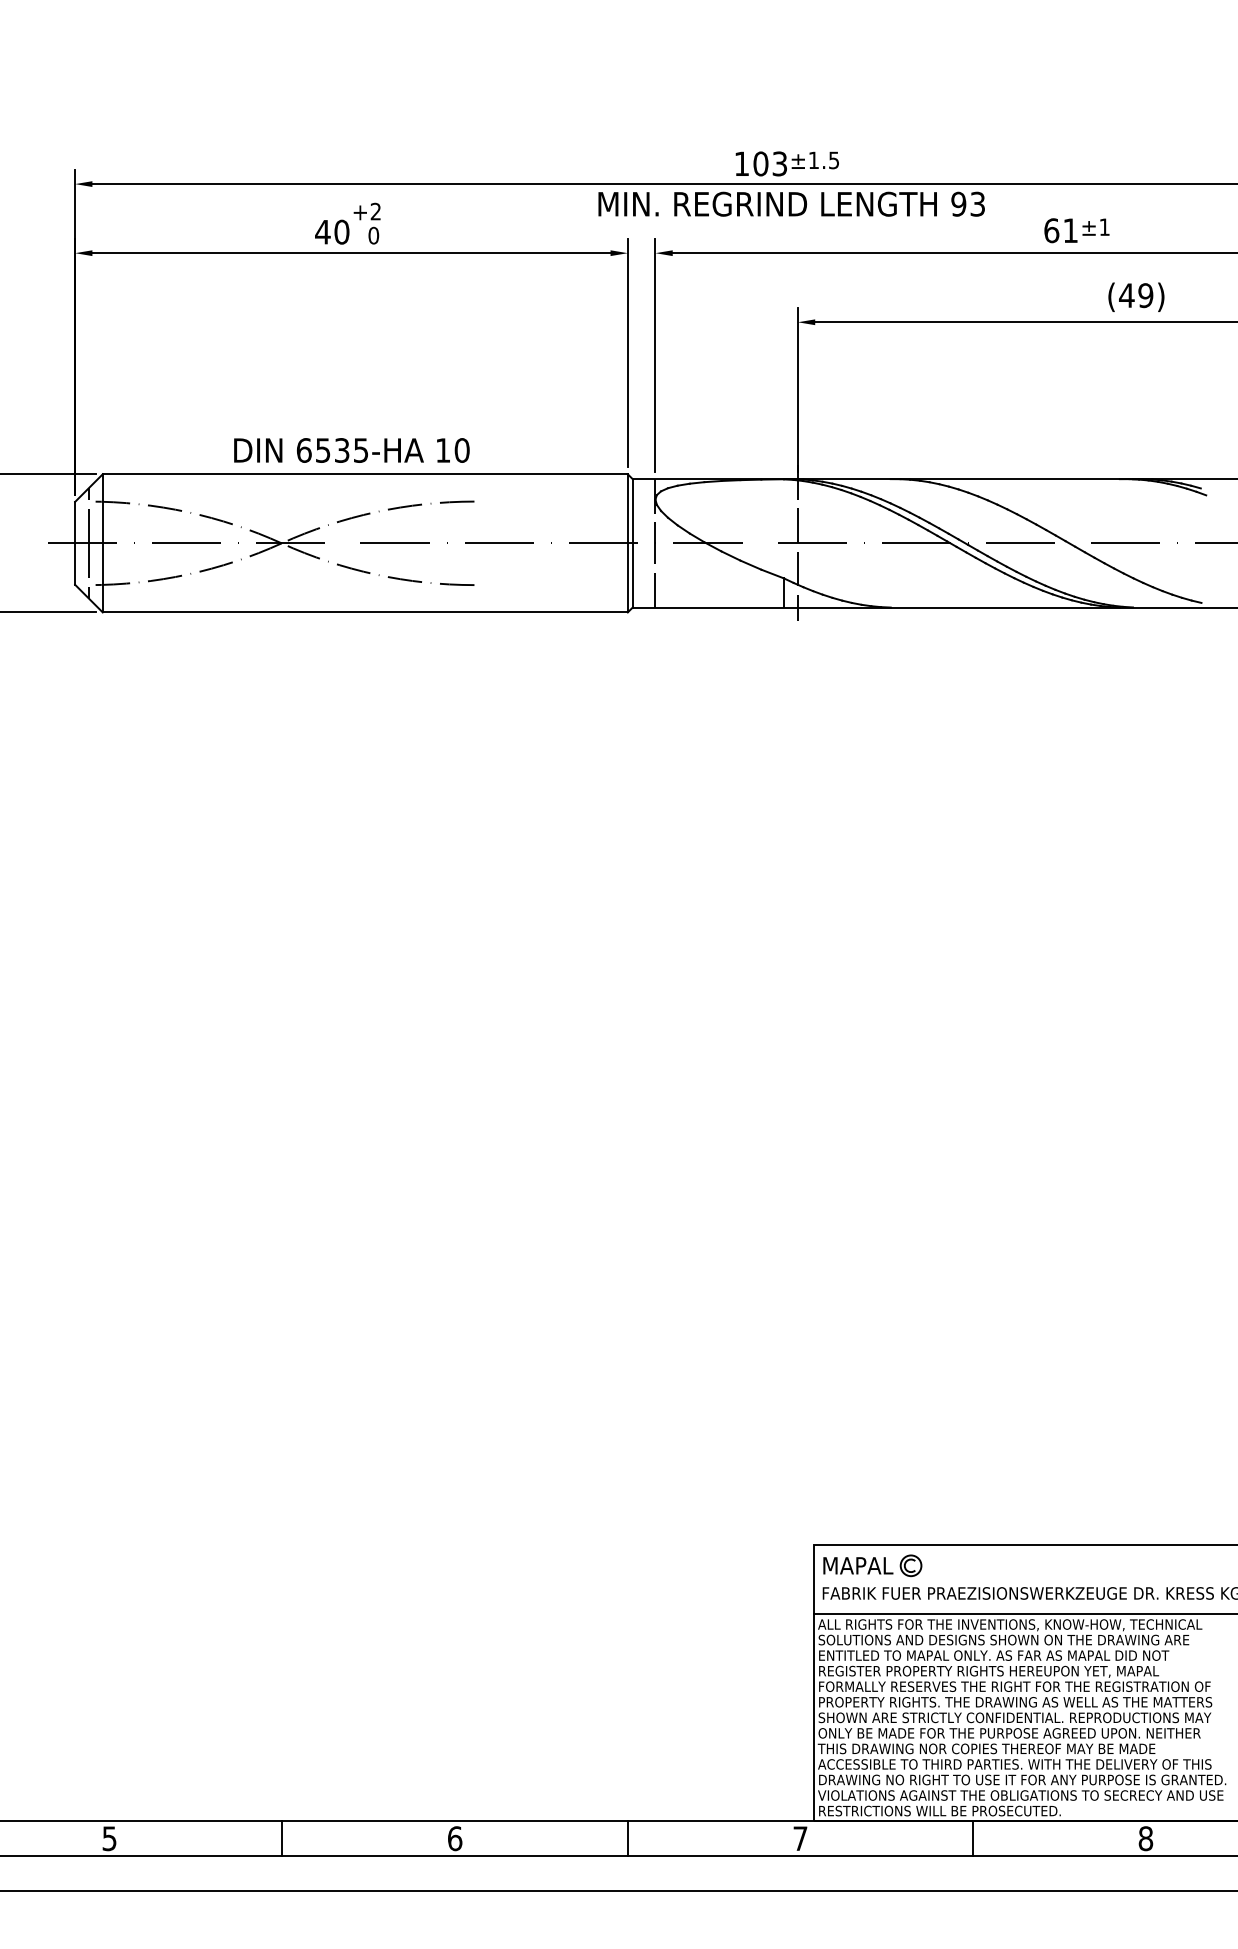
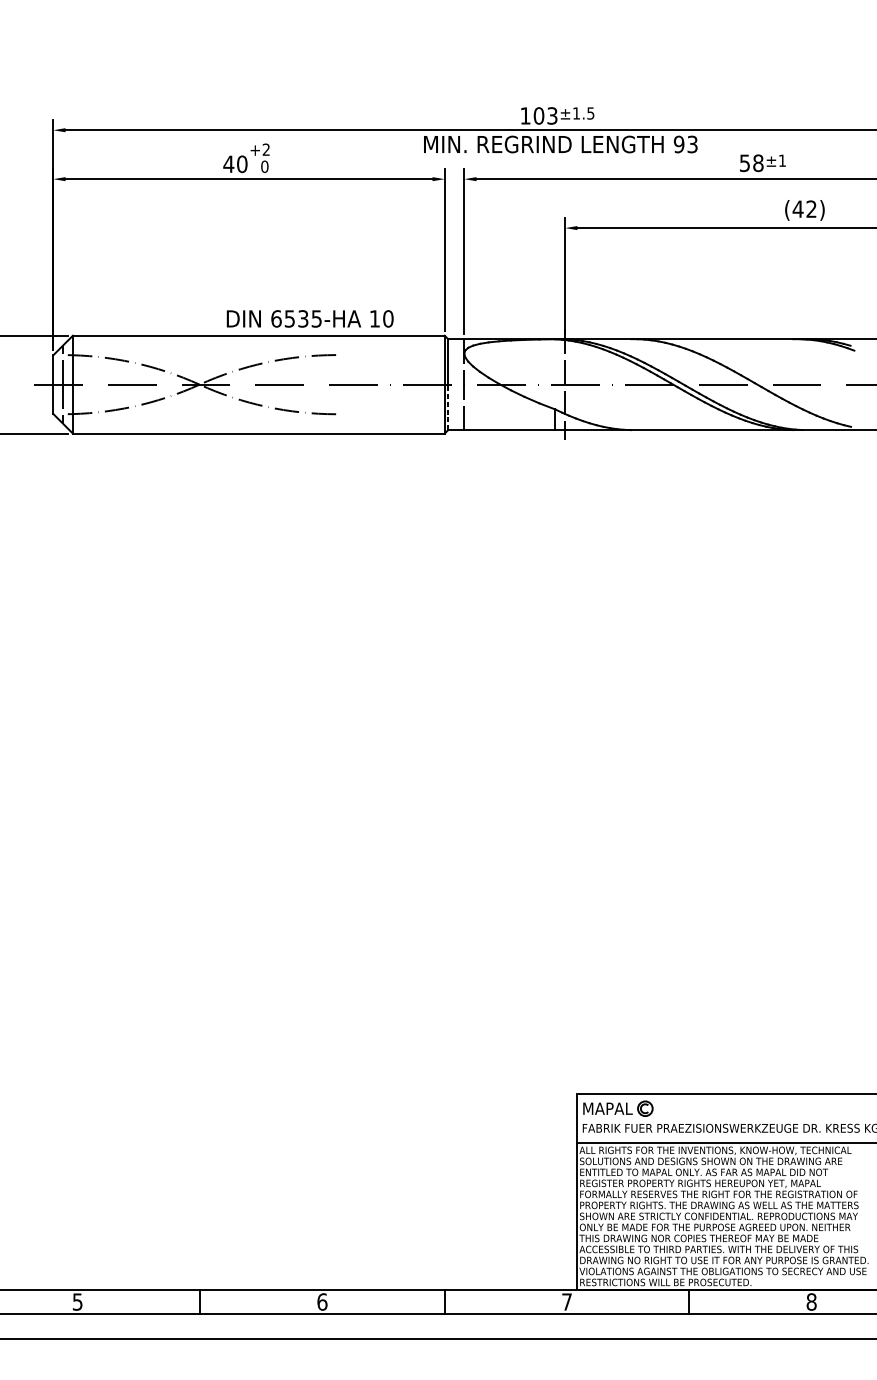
text: (1061, 230) -> (751, 163), 61 -> 58
text: (1145, 295) -> (811, 209), (49) -> (42)
text: (351, 450) -> (309, 318), moved
line: (632, 574) -> (448, 406), solid -> dashed

